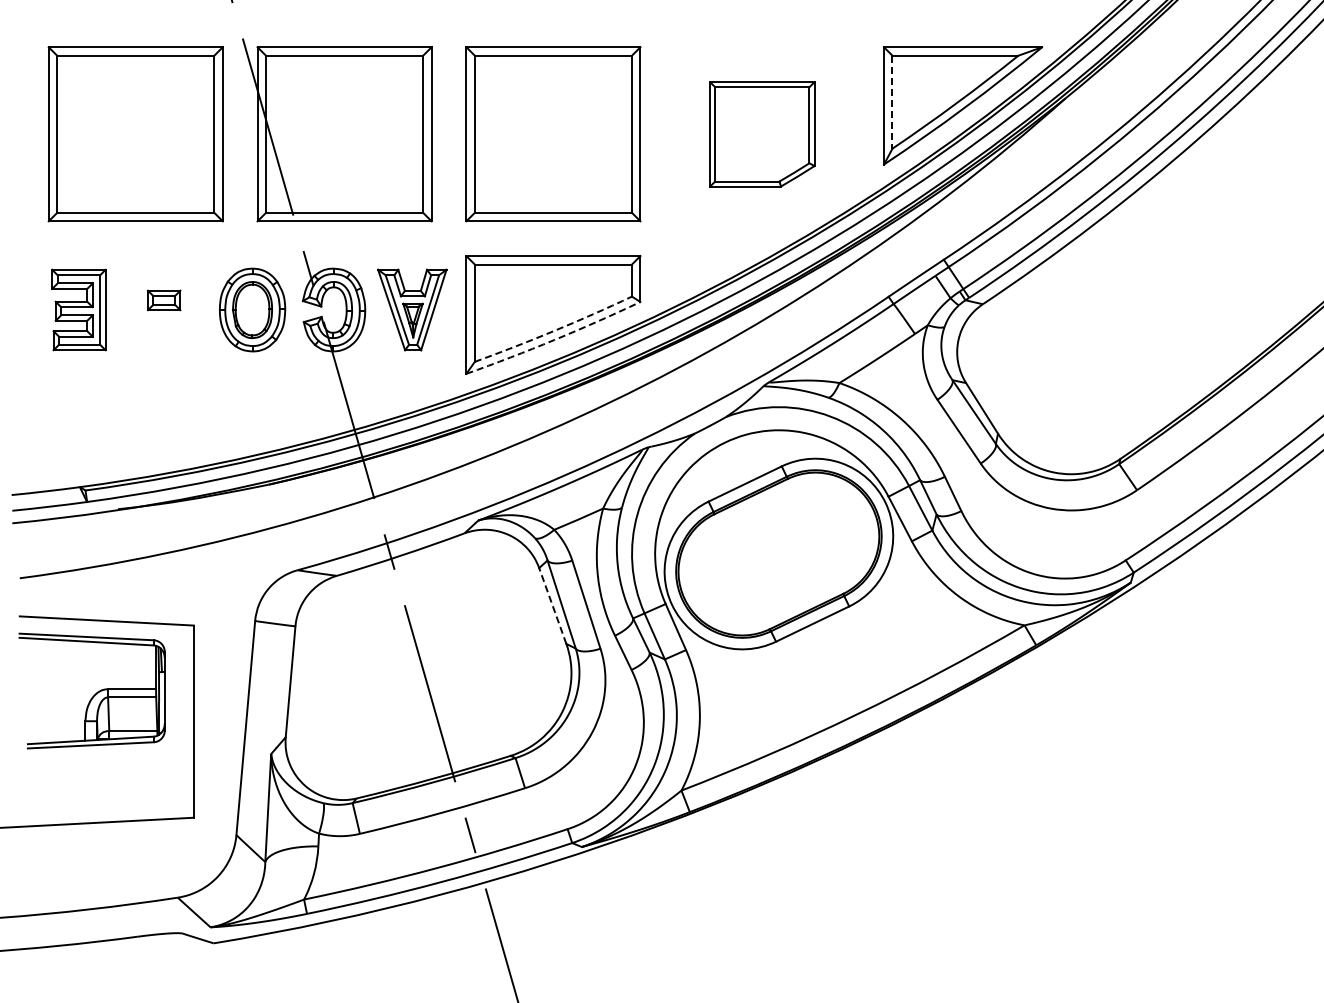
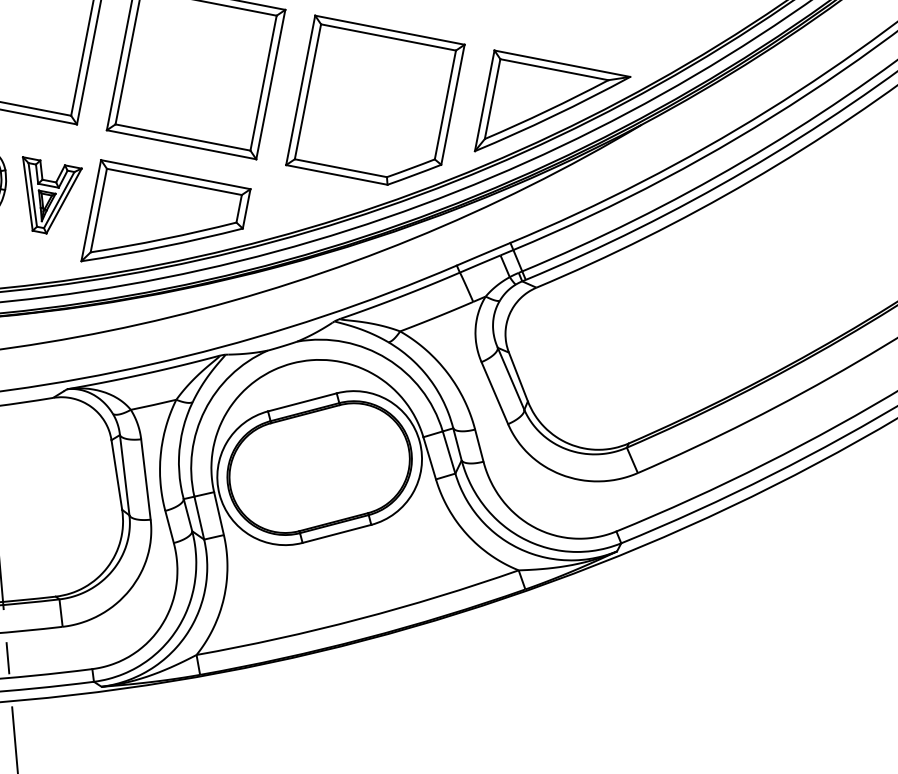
line: (892, 102) -> (492, 99), dashed -> solid
part: (762, 134) -> (375, 105), size x1.67
arc: (554, 330) -> (164, 238), dashed -> solid
arc: (554, 340) -> (162, 247), dashed -> solid
line: (552, 605) -> (116, 474), dashed -> solid

